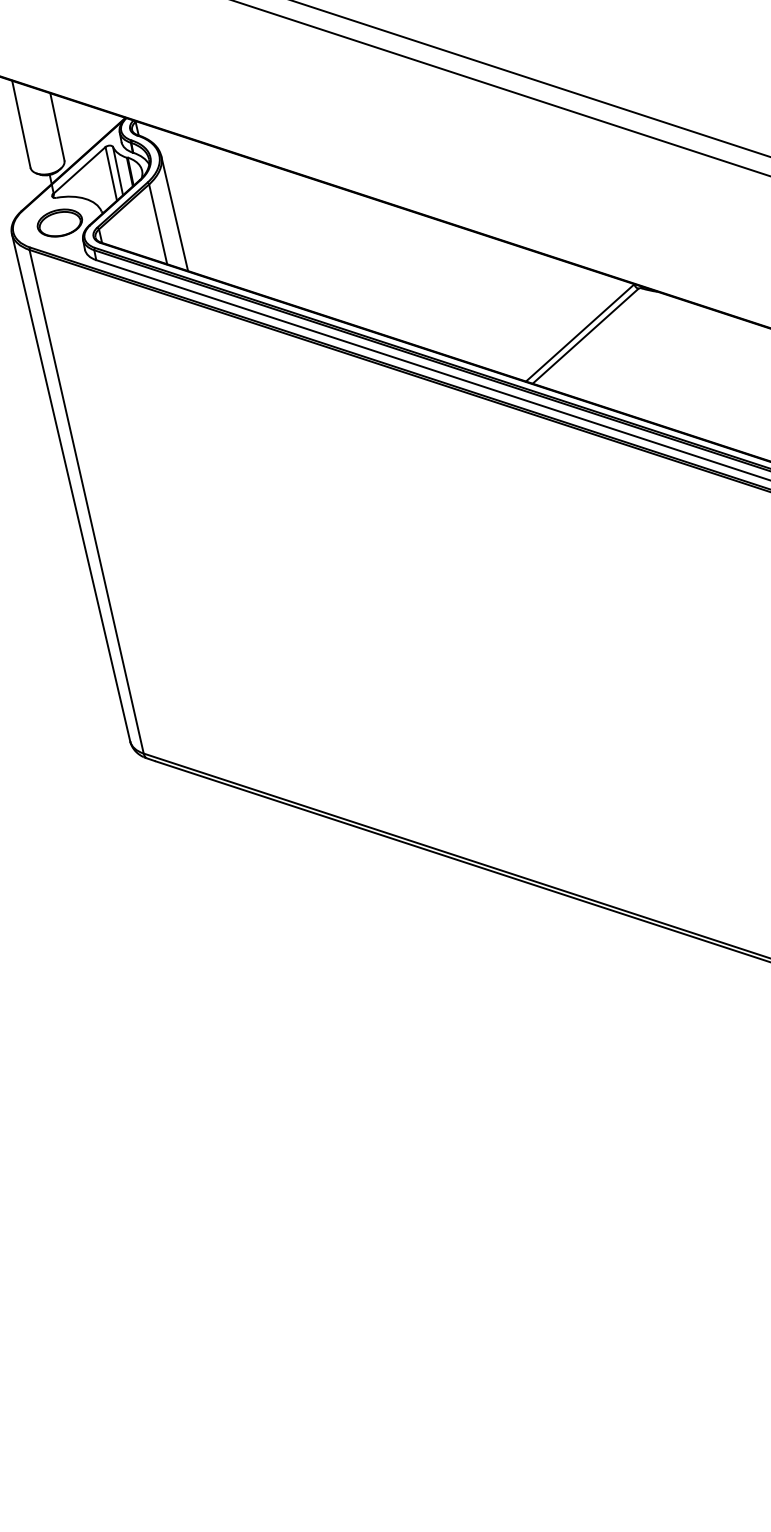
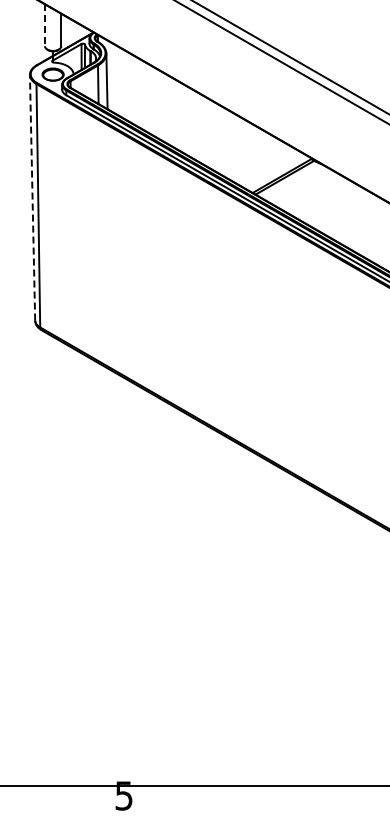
line: (20, 124) -> (44, 25), solid -> dashed
line: (70, 487) -> (32, 197), solid -> dashed

